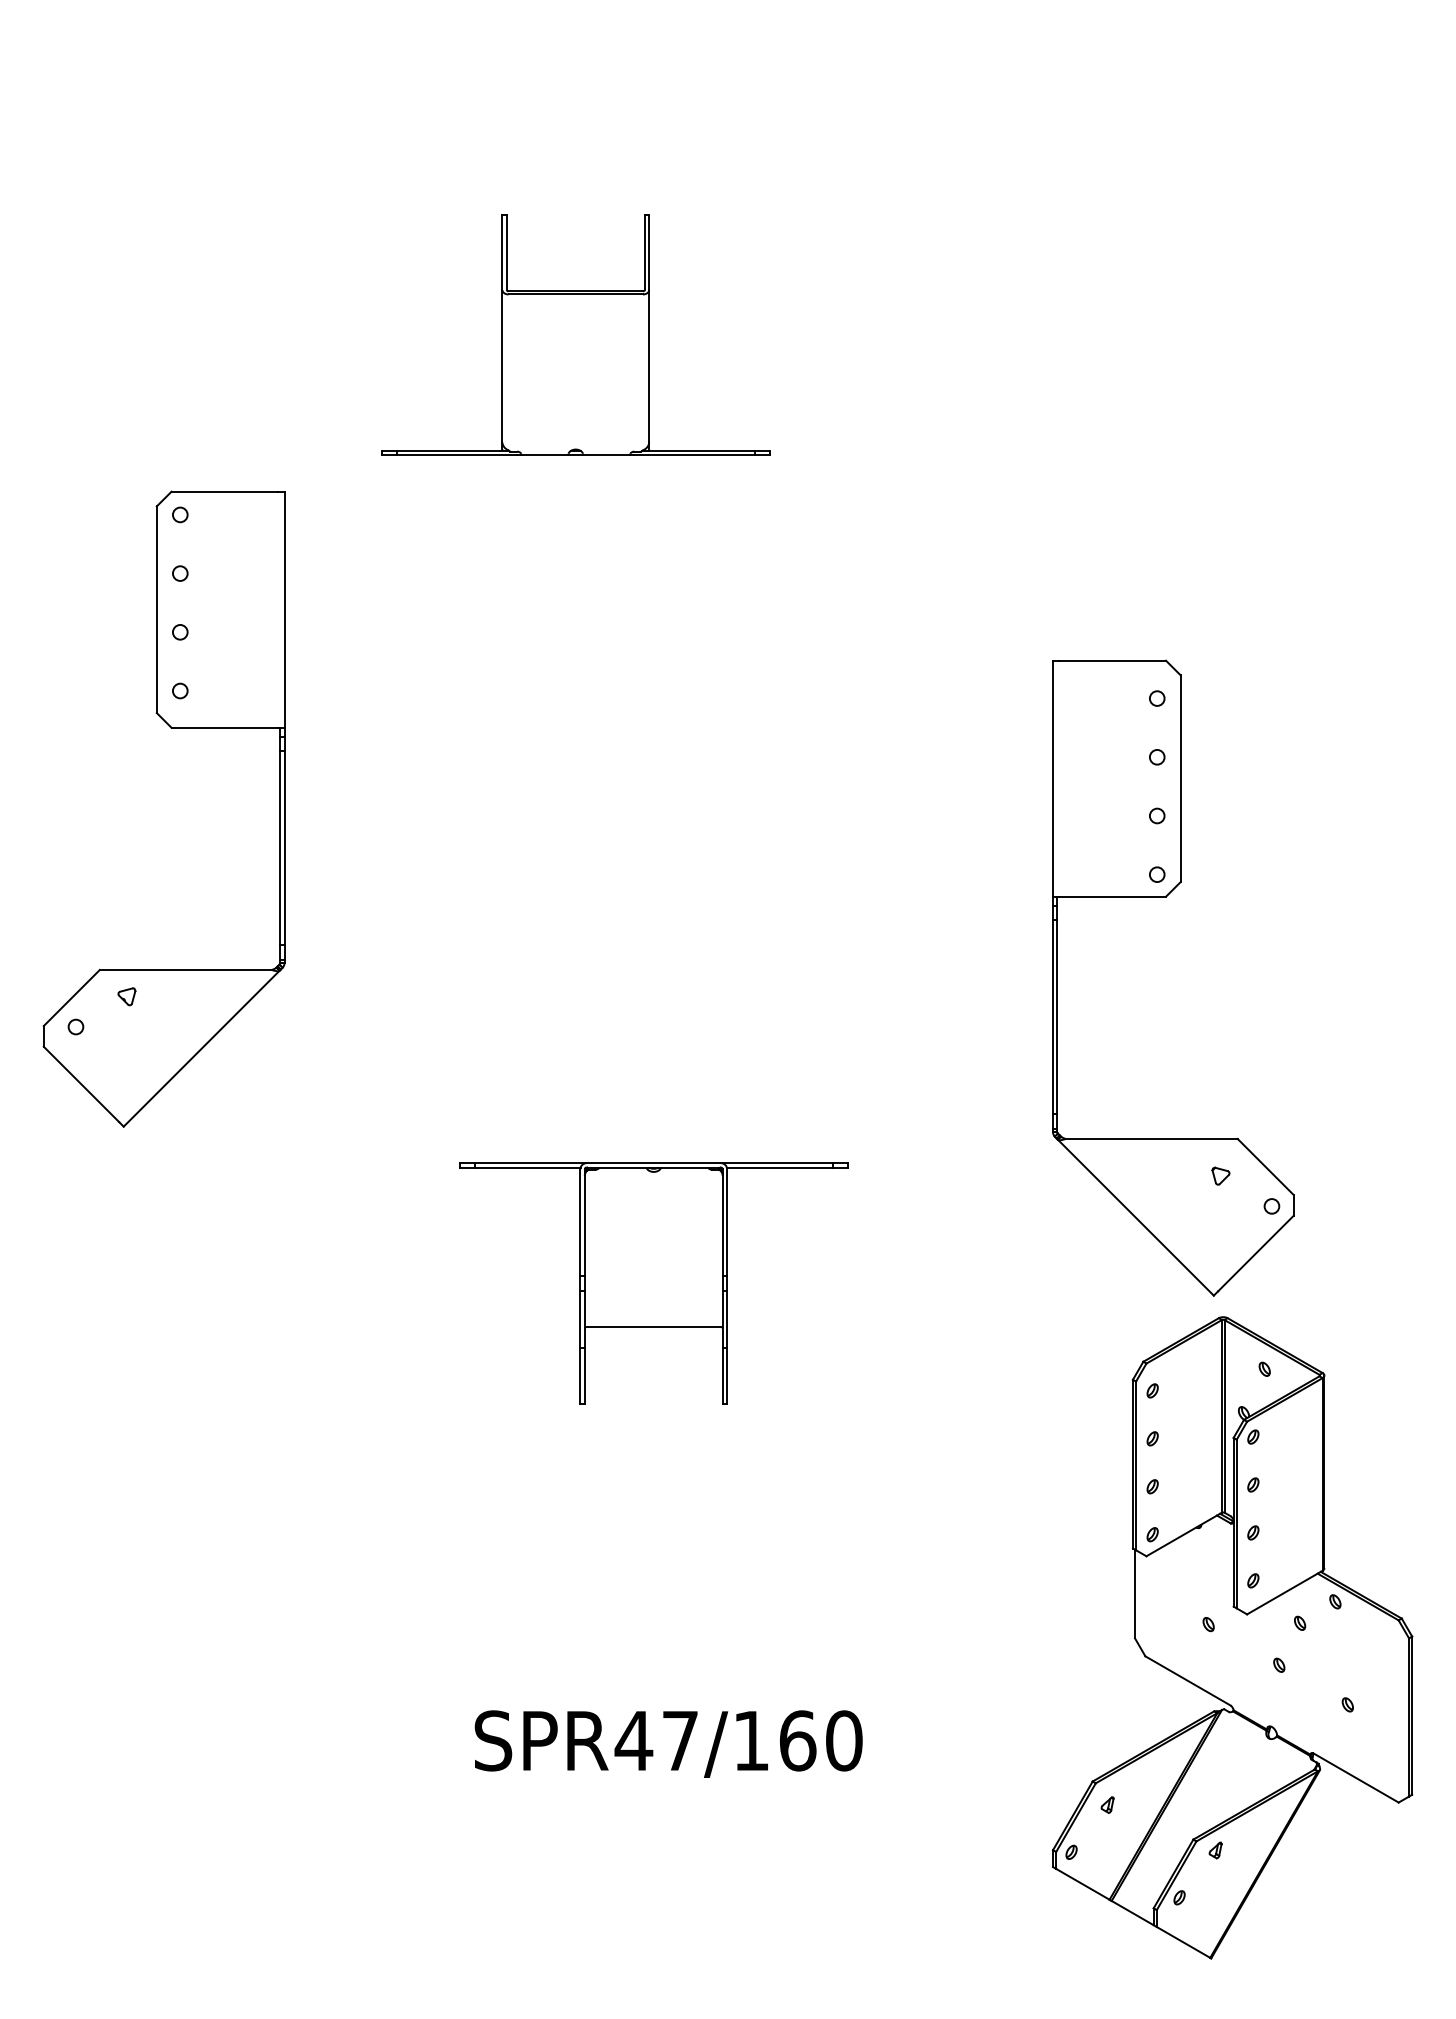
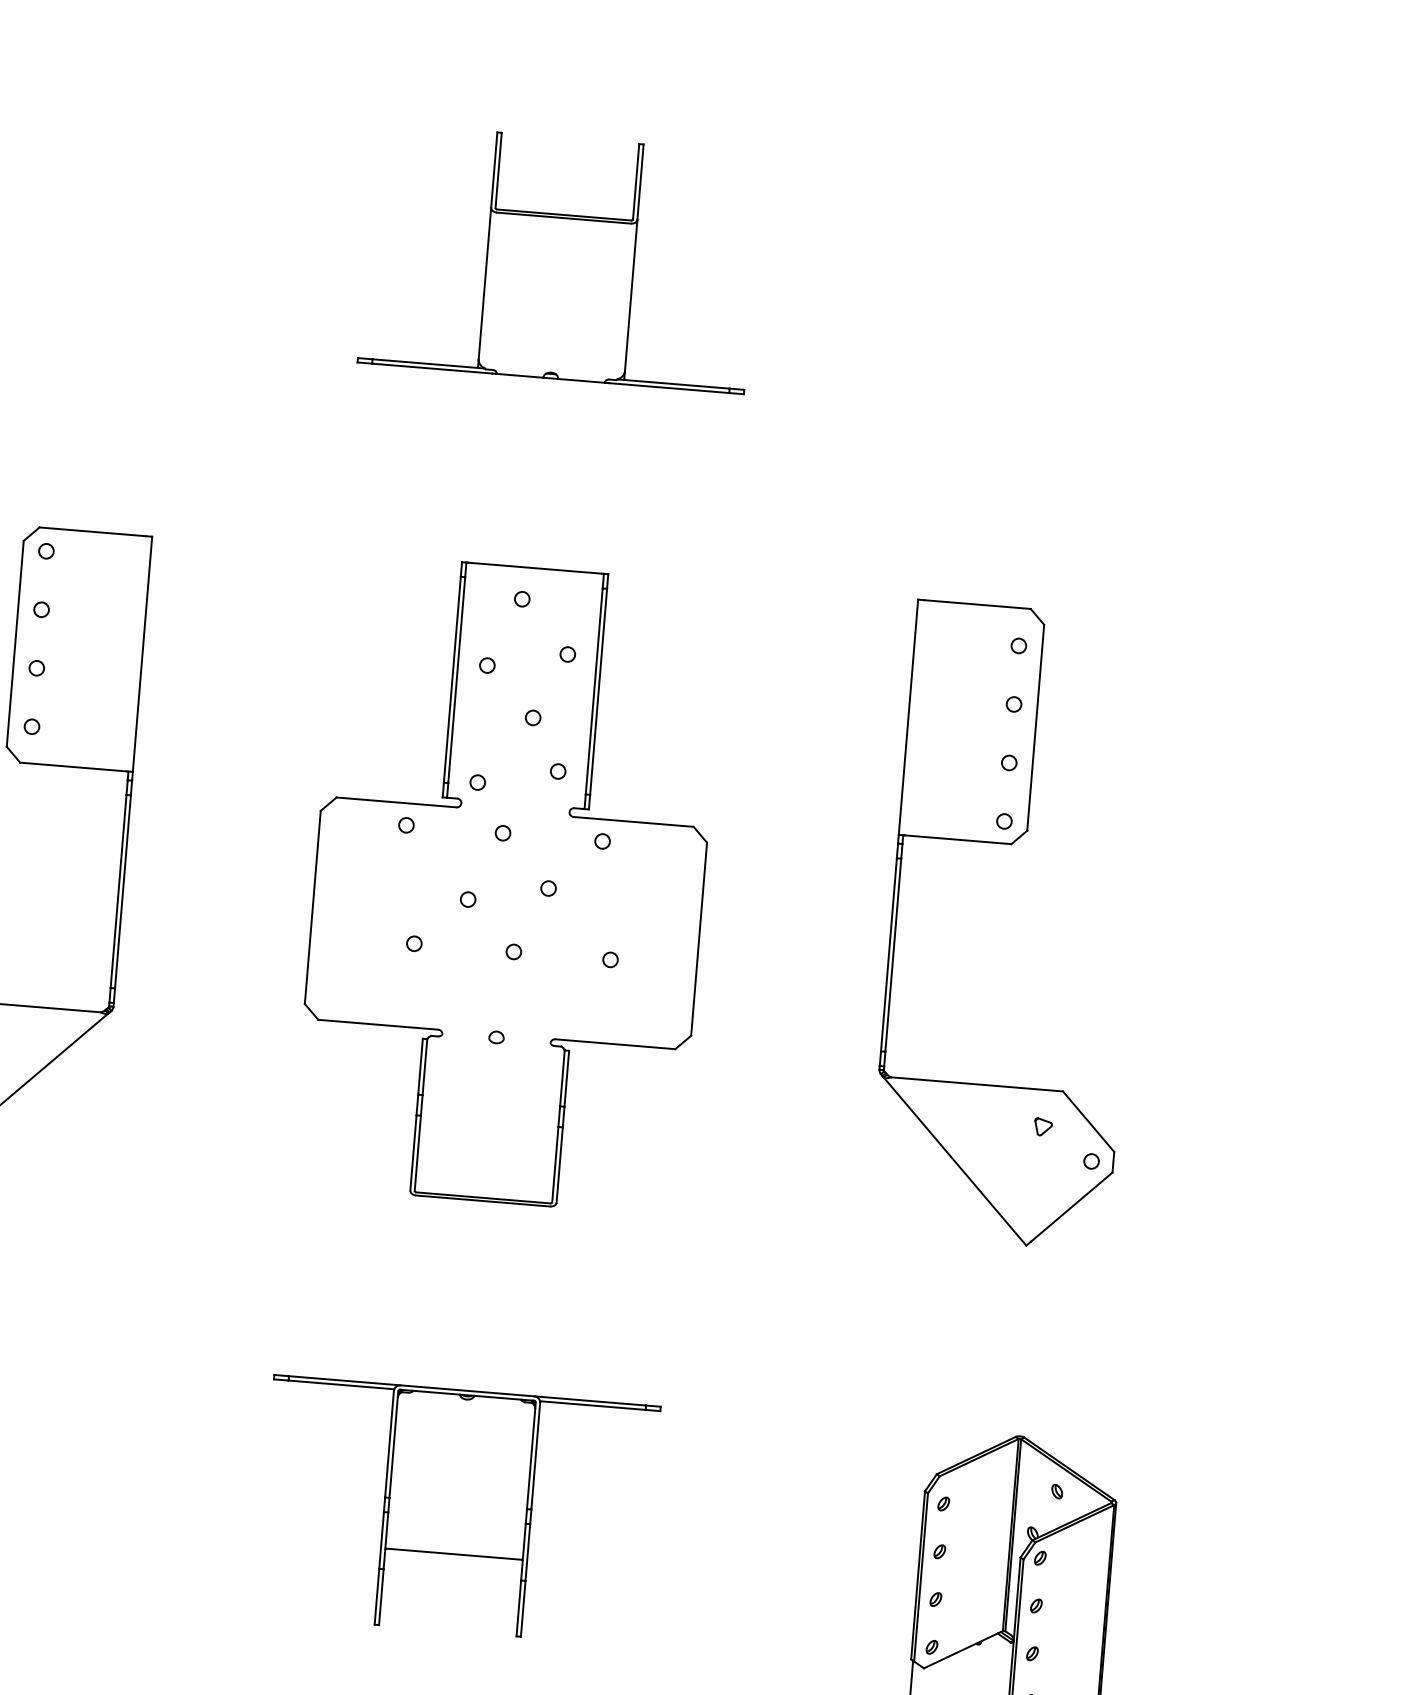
part: (575, 334) -> (560, 258), moved
part: (668, 809) -> (508, 884), added
part: (1166, 897) -> (1011, 844), moved
part: (653, 1283) -> (457, 1510), moved

